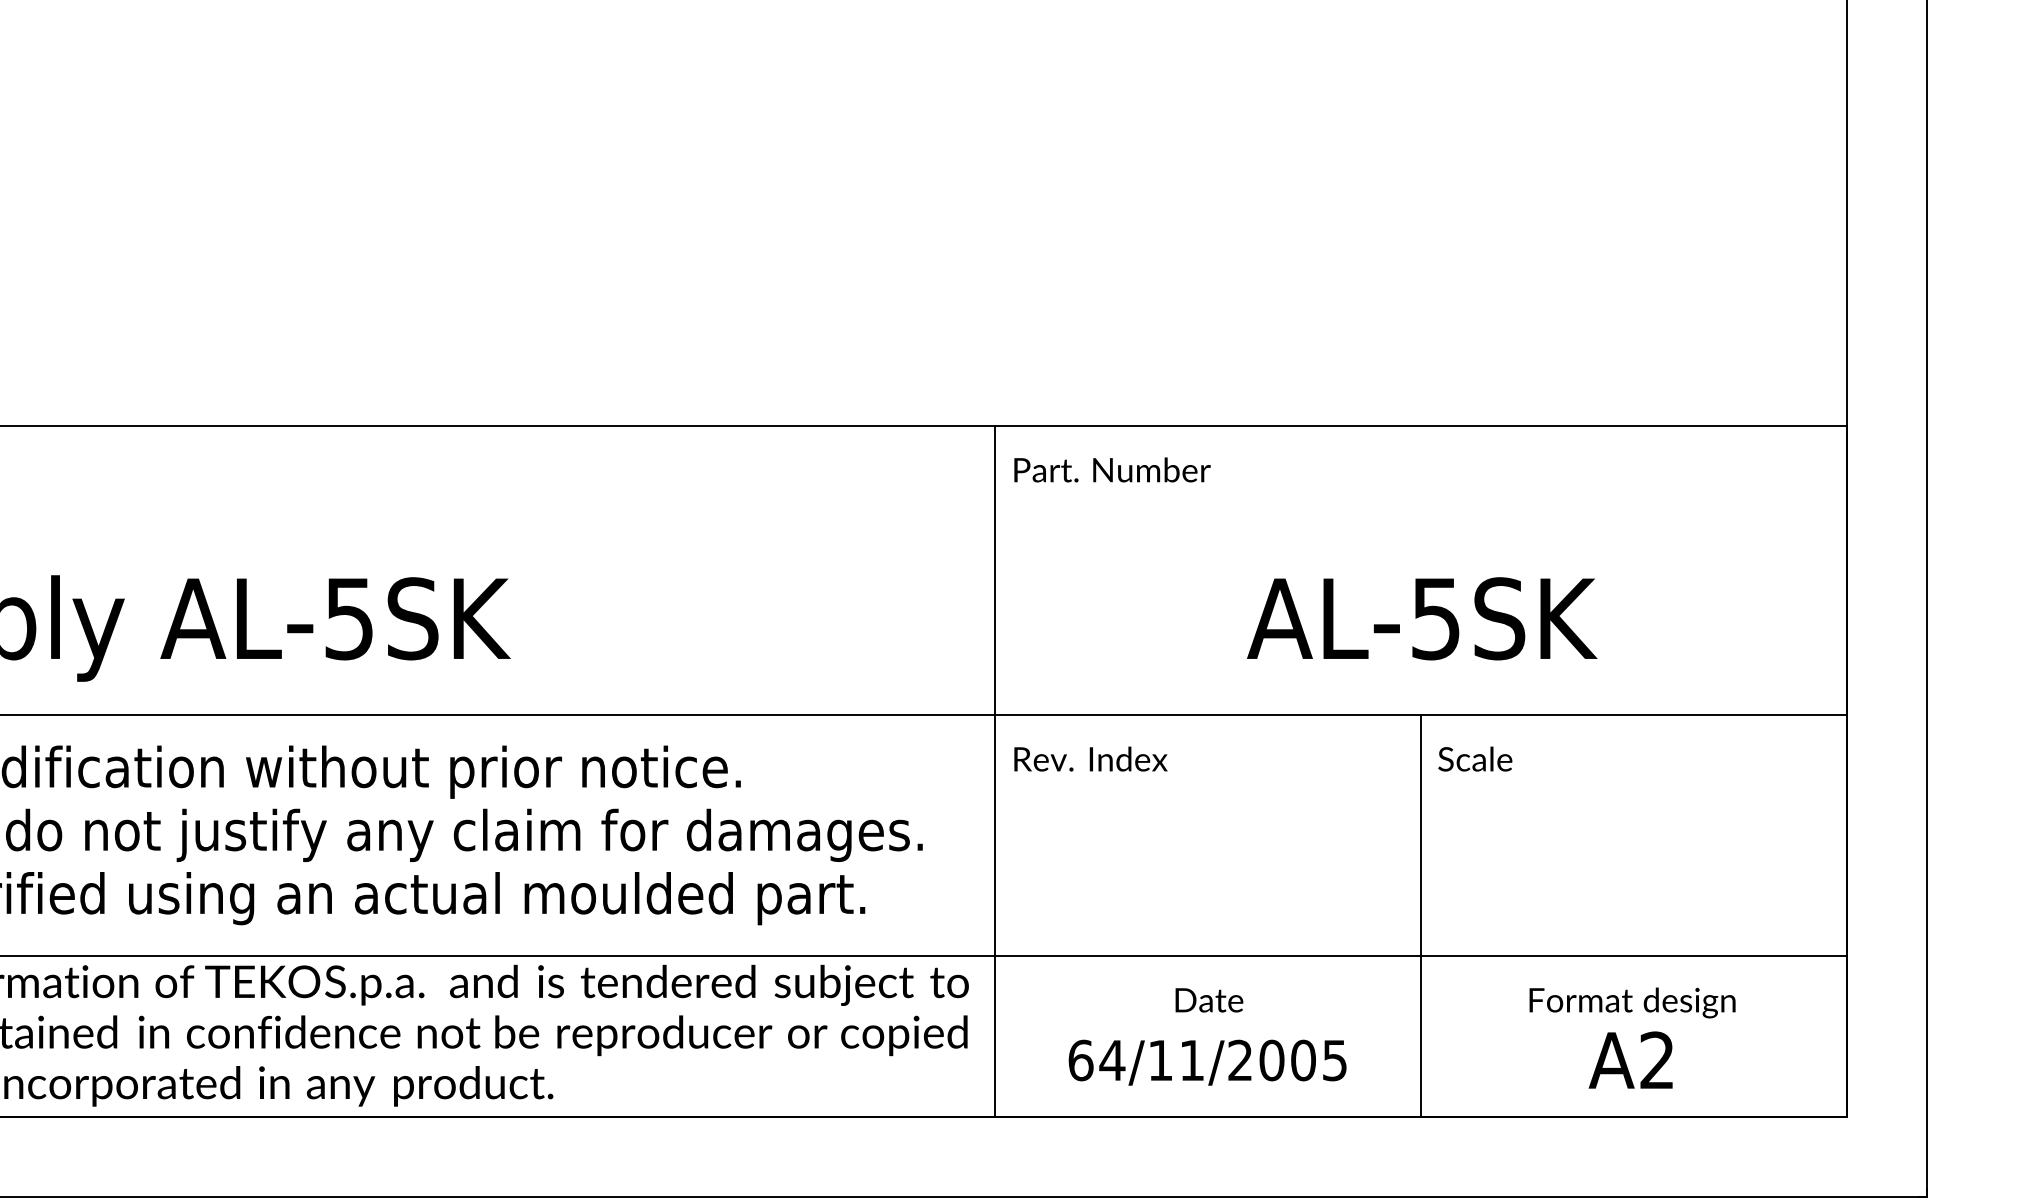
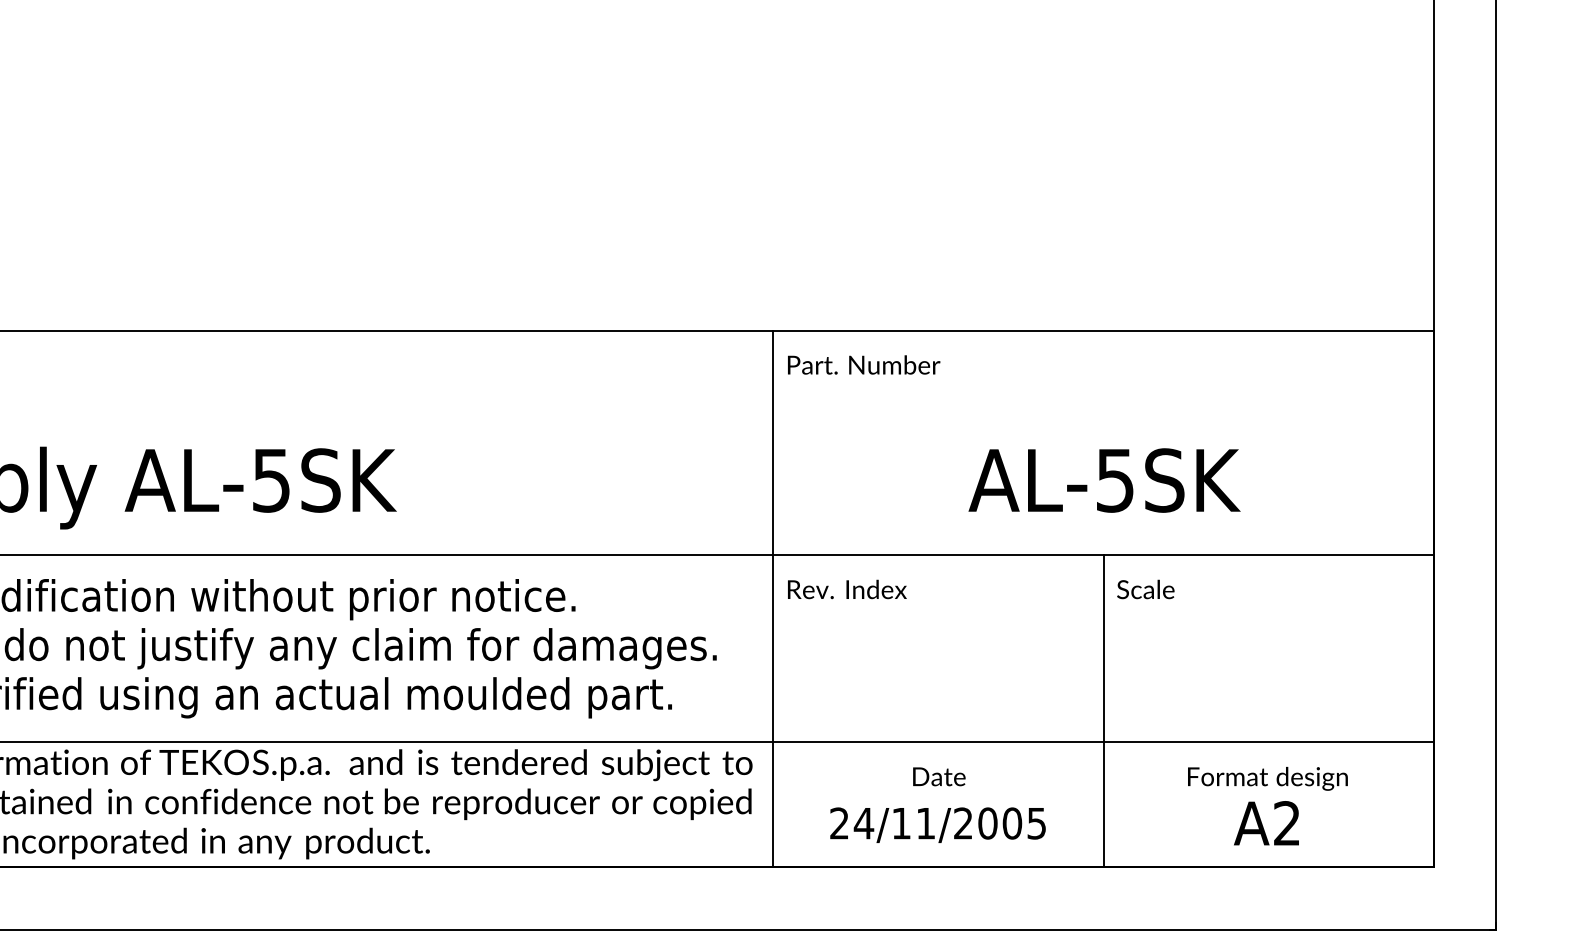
text: (1080, 1060) -> (839, 823), 64/11/2005 -> 24/11/2005

